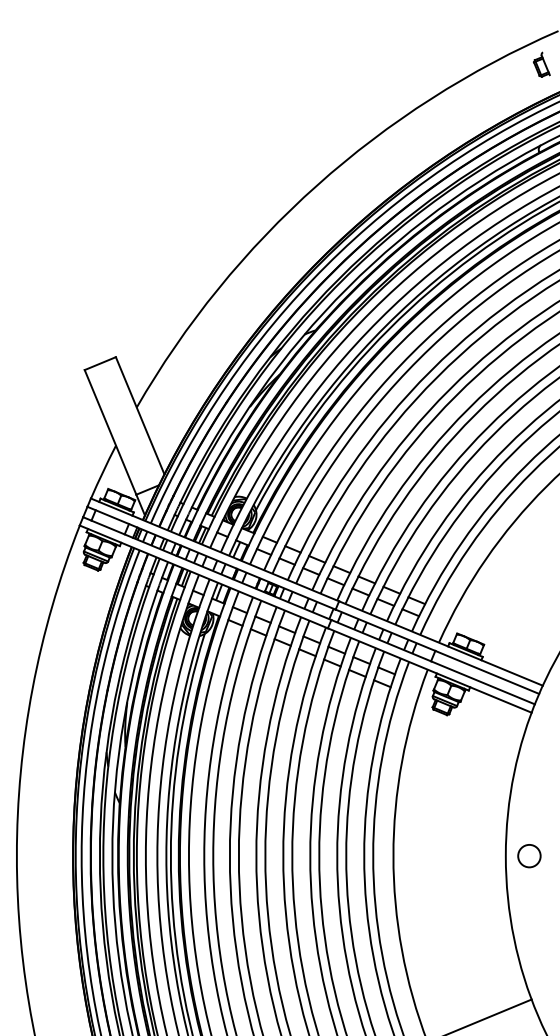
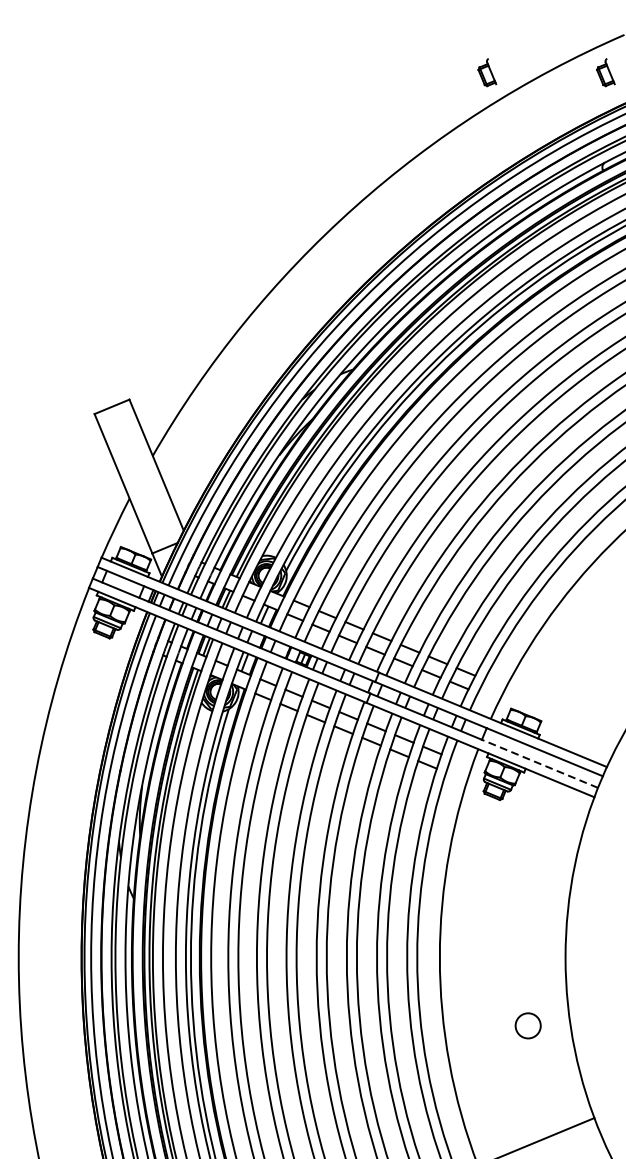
part: (435, 64) -> (486, 72), added
line: (482, 682) -> (539, 763), solid -> dashed
circle: (529, 856) -> (528, 1026), moved

